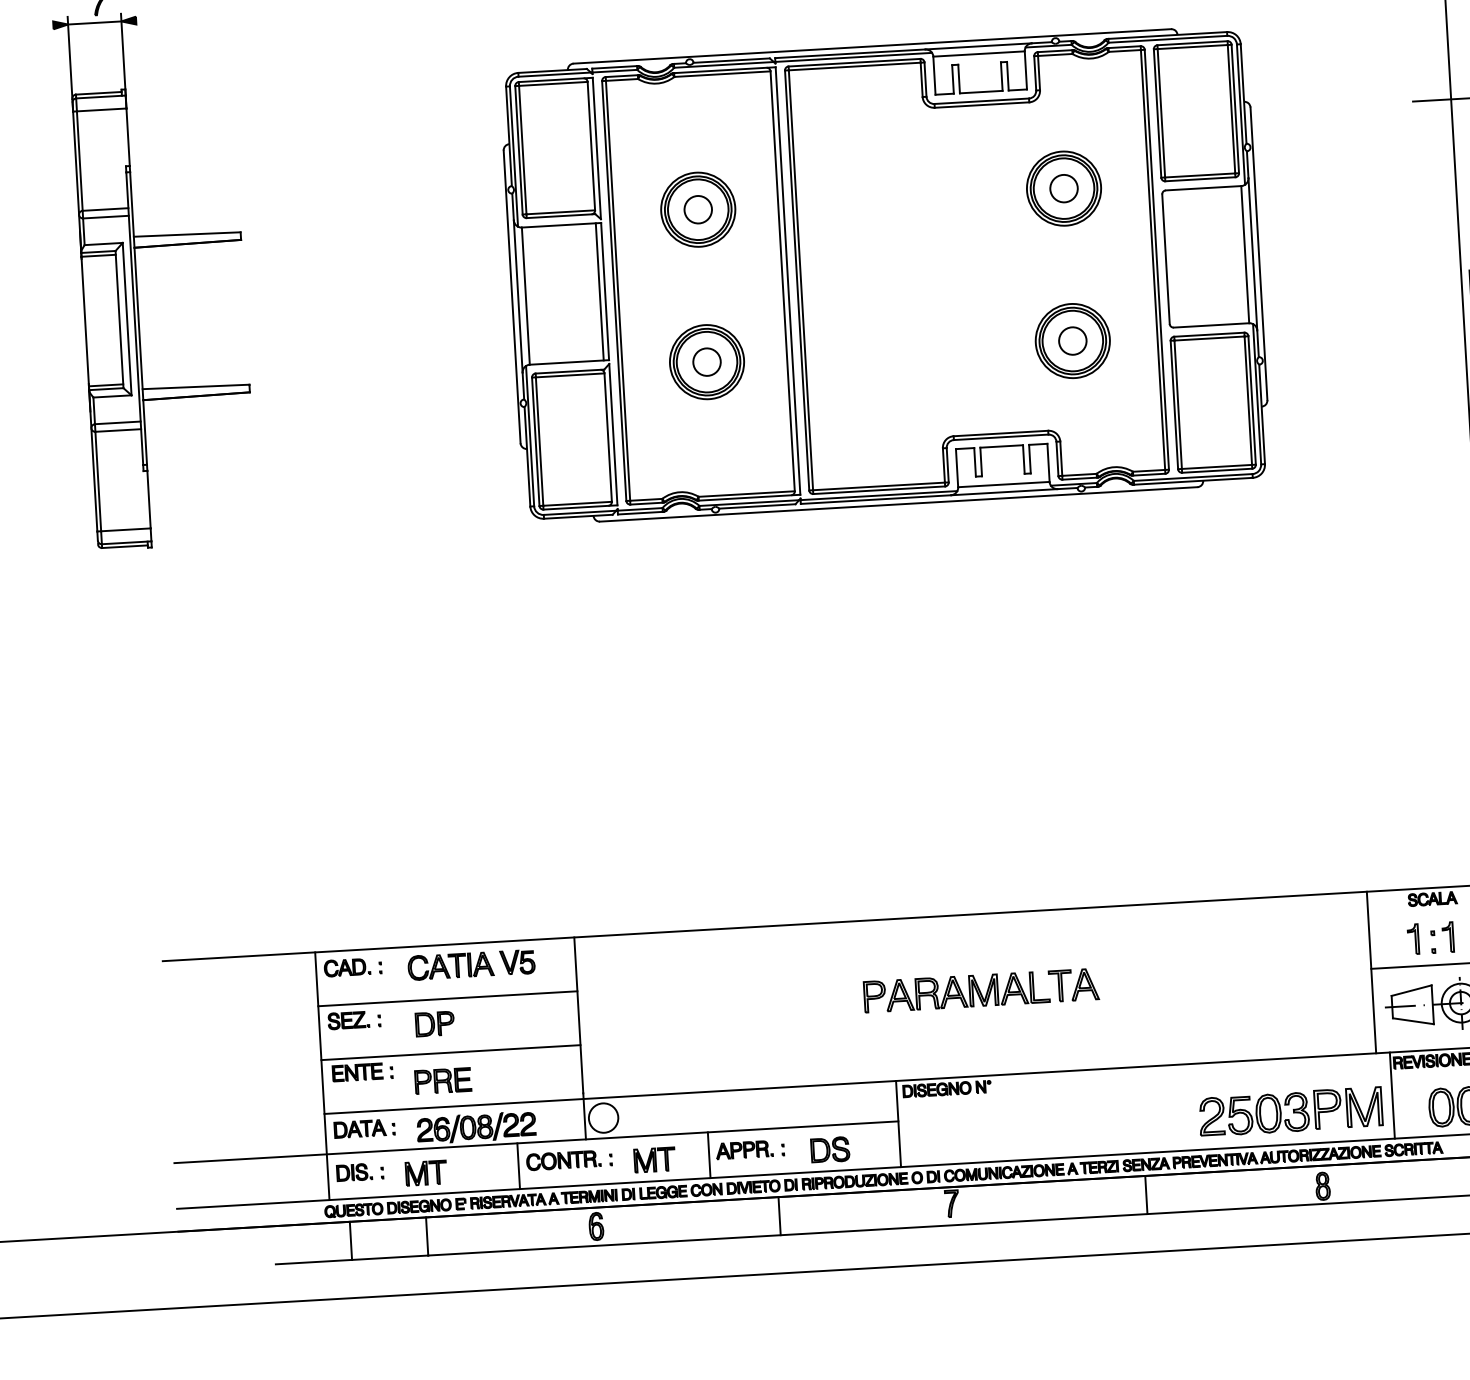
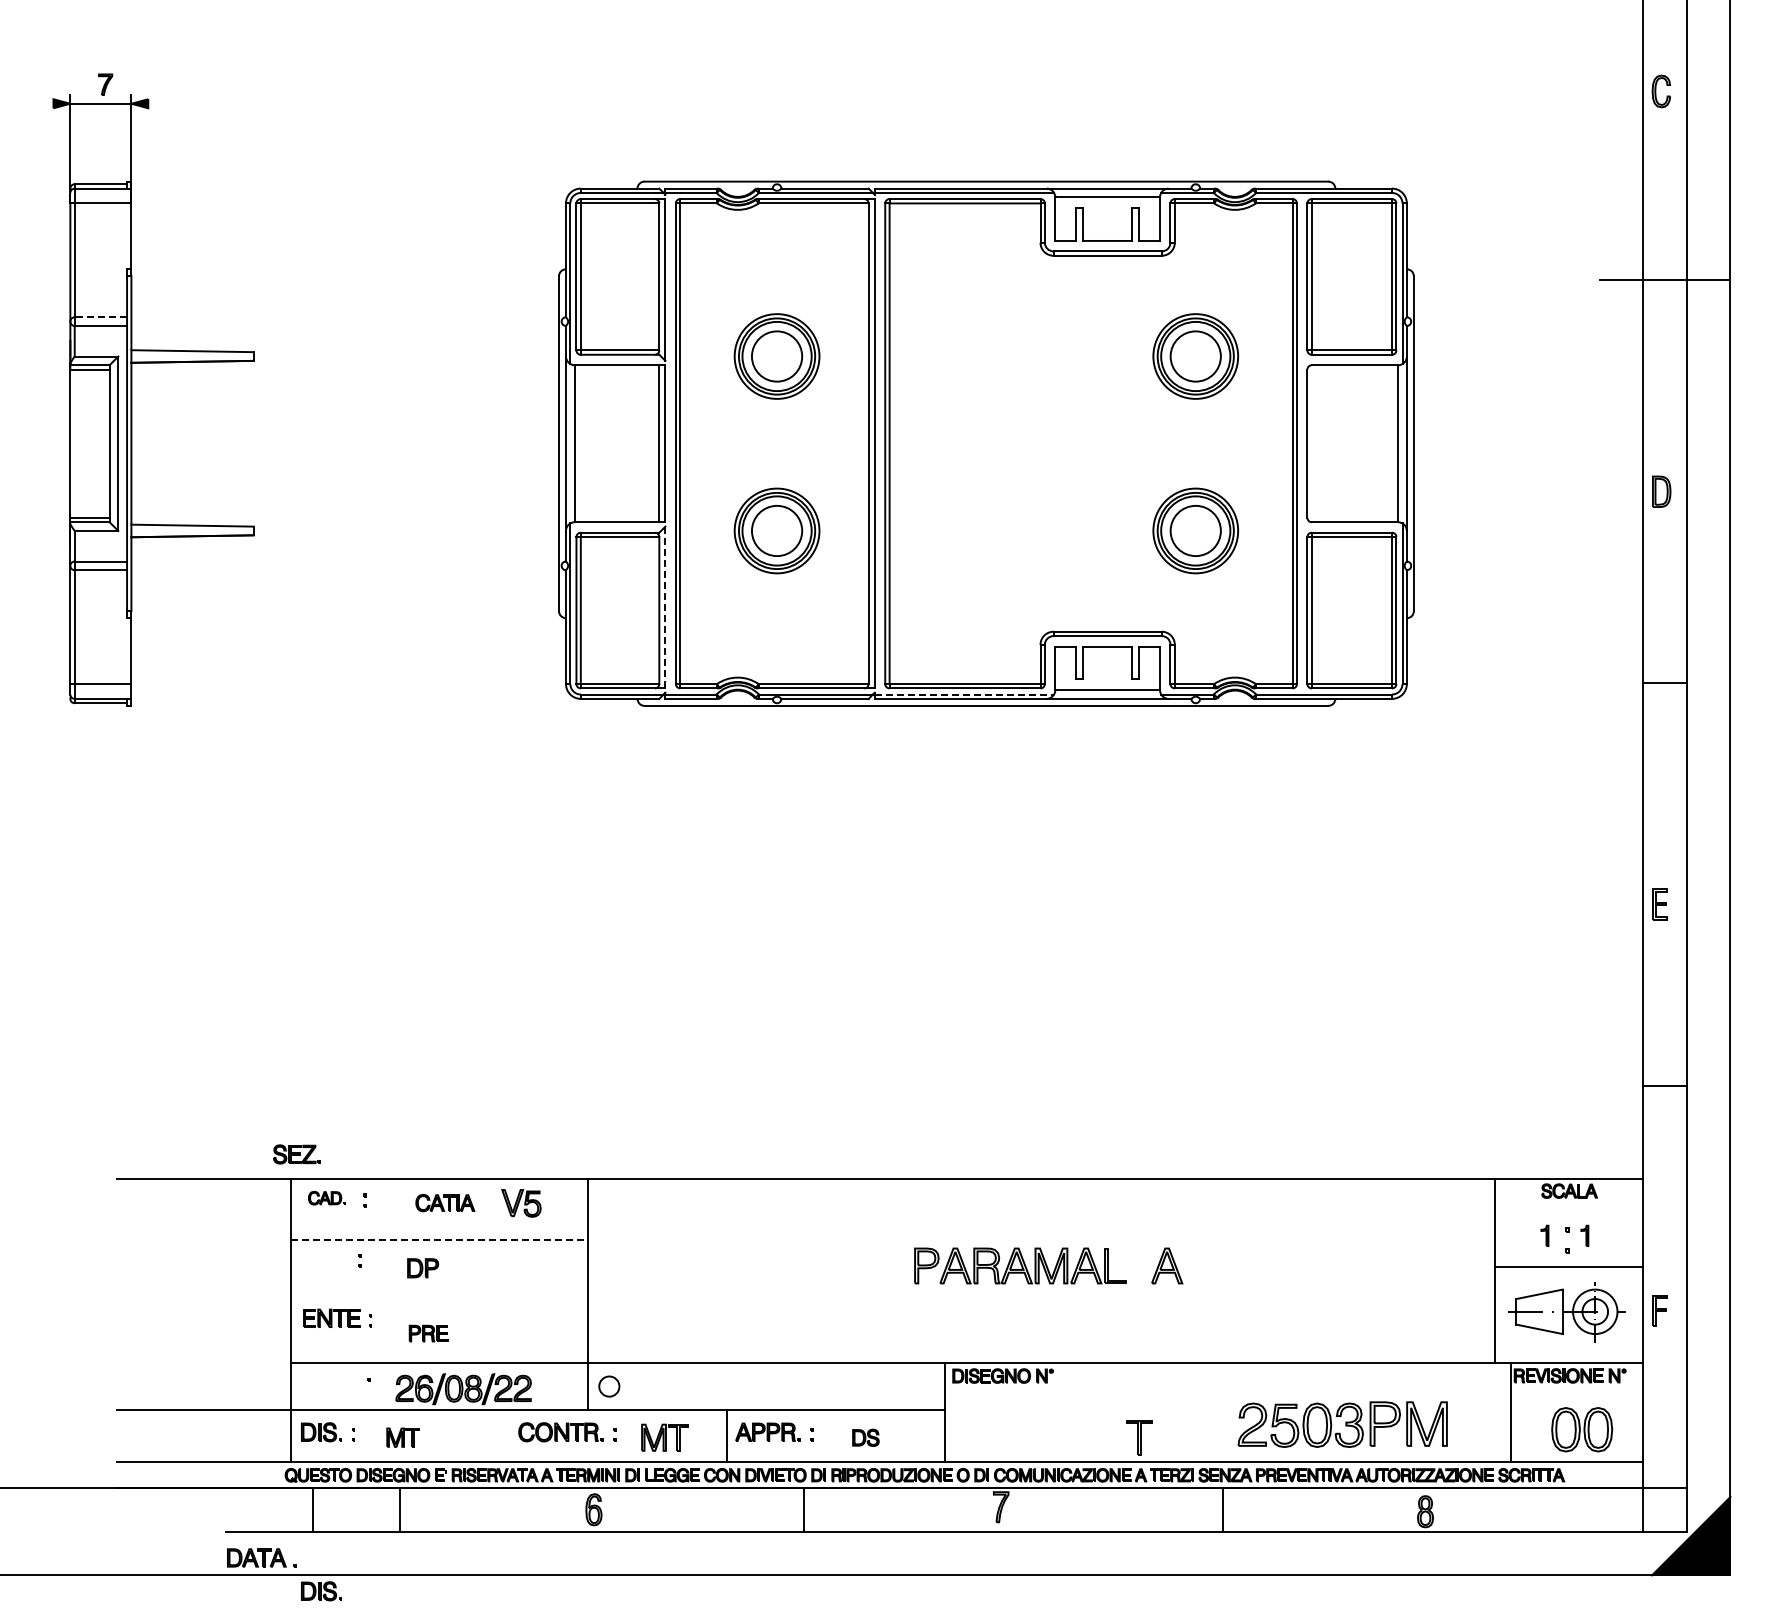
circle: (1063, 188) -> (1195, 356), size x1.6
line: (105, 209) -> (100, 317), solid -> dashed
circle: (697, 209) -> (776, 356), size x1.6
circle: (1072, 340) -> (1195, 530), size x1.6
circle: (706, 361) -> (776, 530), size x1.6
line: (613, 434) -> (665, 607), solid -> dashed
line: (879, 495) -> (964, 694), solid -> dashed
part: (1447, 936) -> (1584, 1235), size x0.6
part: (1412, 939) -> (1544, 1235), size x0.6
part: (451, 965) -> (445, 1202), size x0.6
part: (347, 968) -> (326, 1198), size x0.7
part: (1060, 985) -> (1139, 1437), moved
line: (448, 998) -> (440, 1240), solid -> dashed
part: (348, 1020) -> (296, 1154), moved
part: (434, 1024) -> (422, 1268), size x0.7
line: (450, 1052) -> (439, 1301), removed
part: (442, 1080) -> (428, 1333), size x0.6
part: (1290, 1111) -> (1342, 1424), moved
circle: (603, 1118) -> (609, 1386), size x0.6
part: (364, 1128) -> (261, 1557), moved
part: (829, 1149) -> (865, 1437), size x0.6
line: (518, 1165) -> (509, 1435), removed
part: (425, 1173) -> (402, 1437), size x0.7
part: (362, 1311) -> (321, 1591), added

